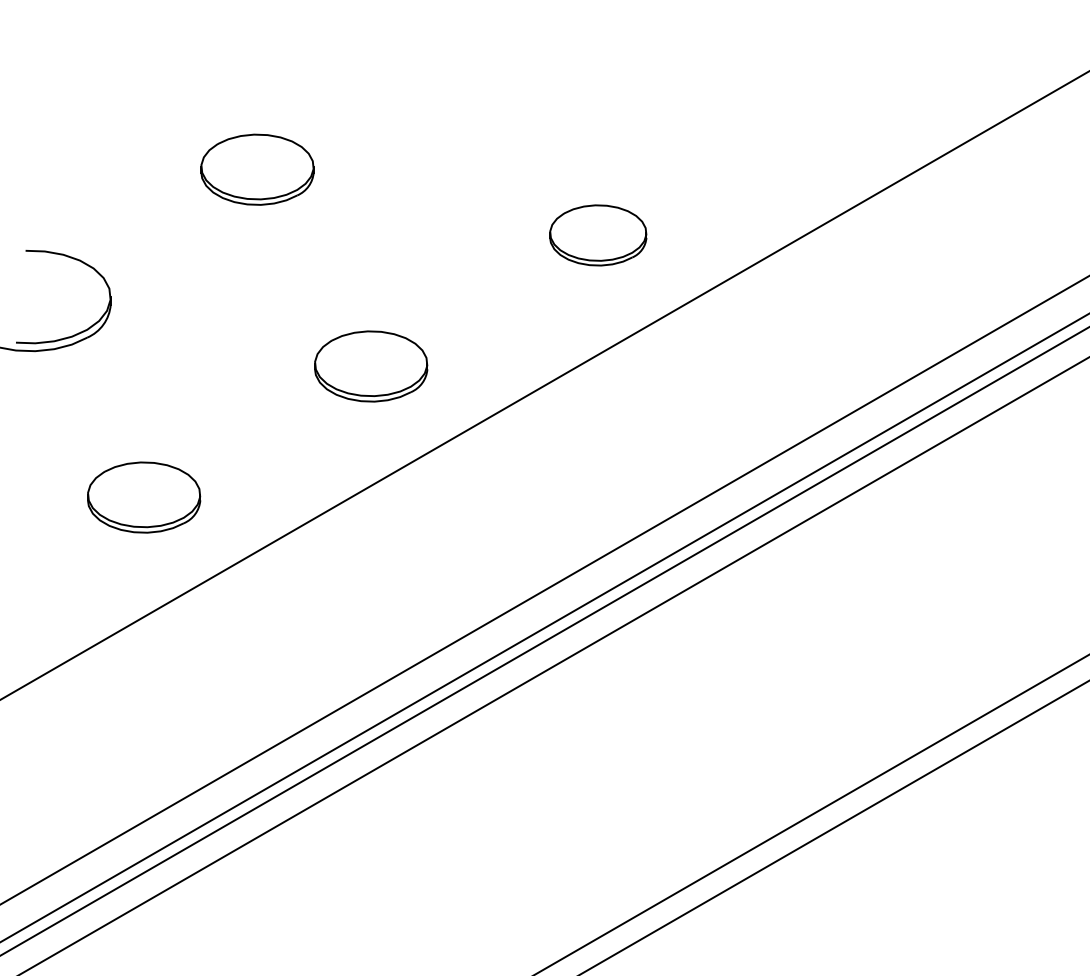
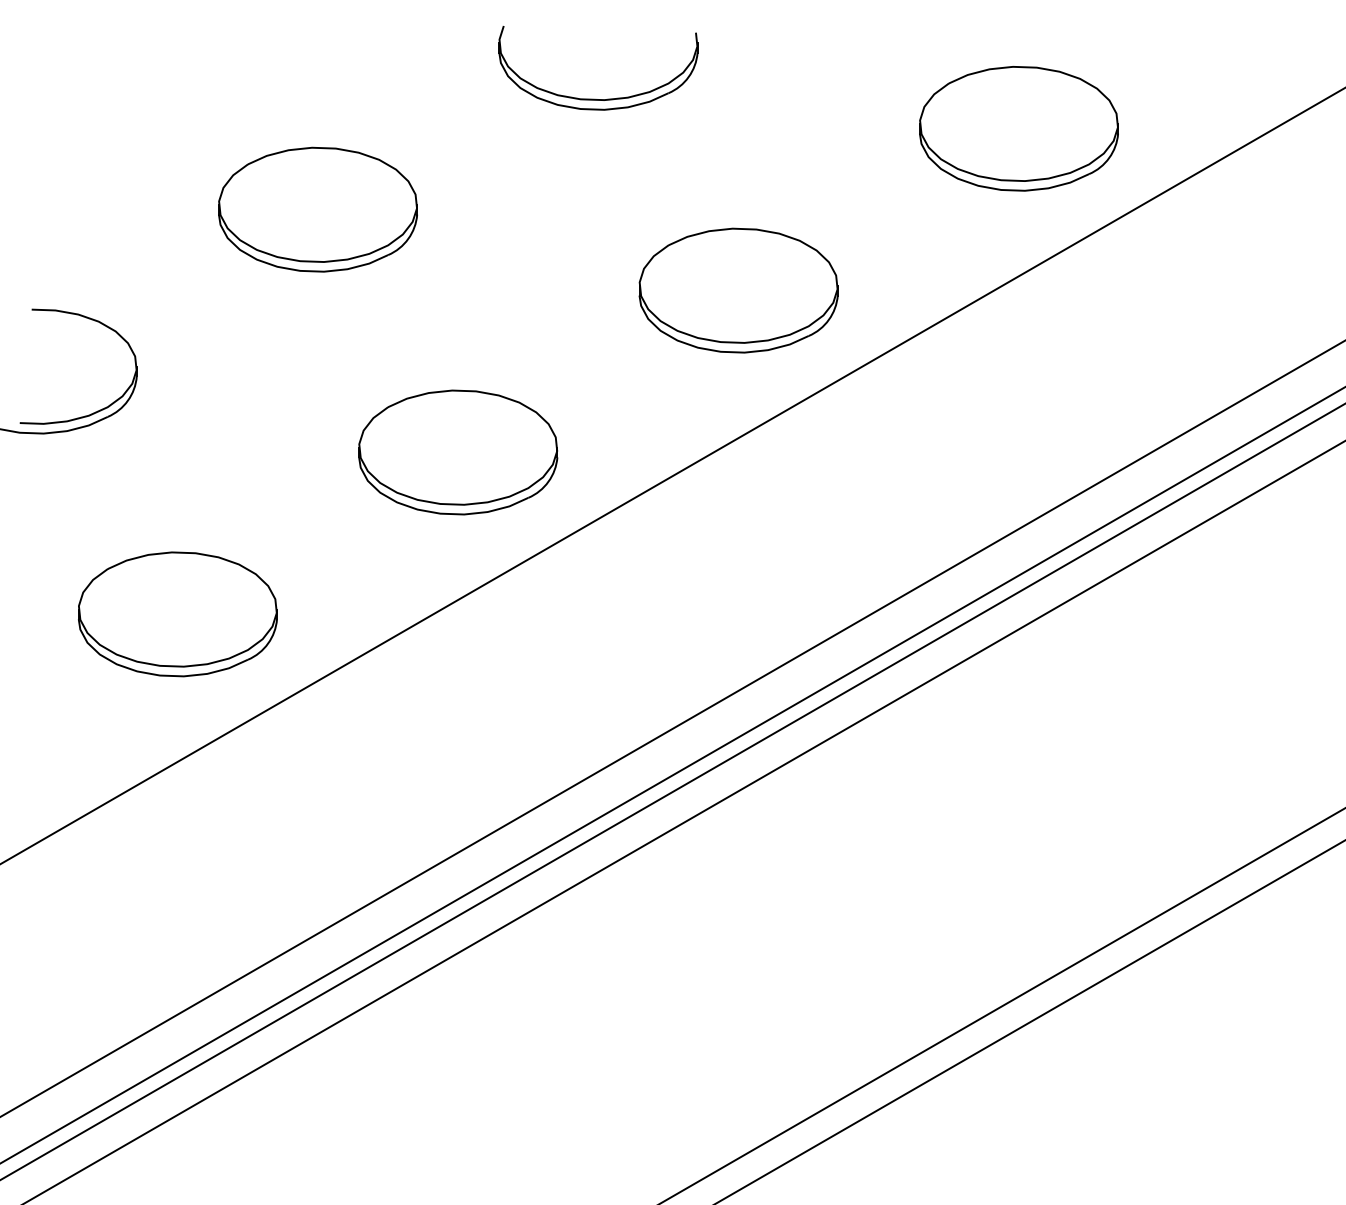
part: (480, 79) -> (593, 98), added
part: (825, 104) -> (1019, 128), added
part: (257, 169) -> (318, 209), size x1.43
part: (598, 235) -> (739, 290), size x1.67
part: (371, 366) -> (458, 452), size x1.43
part: (144, 497) -> (178, 614), size x1.43

